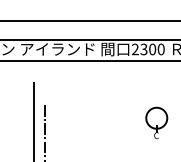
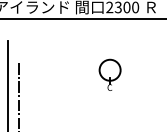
part: (156, 122) -> (109, 74), moved

